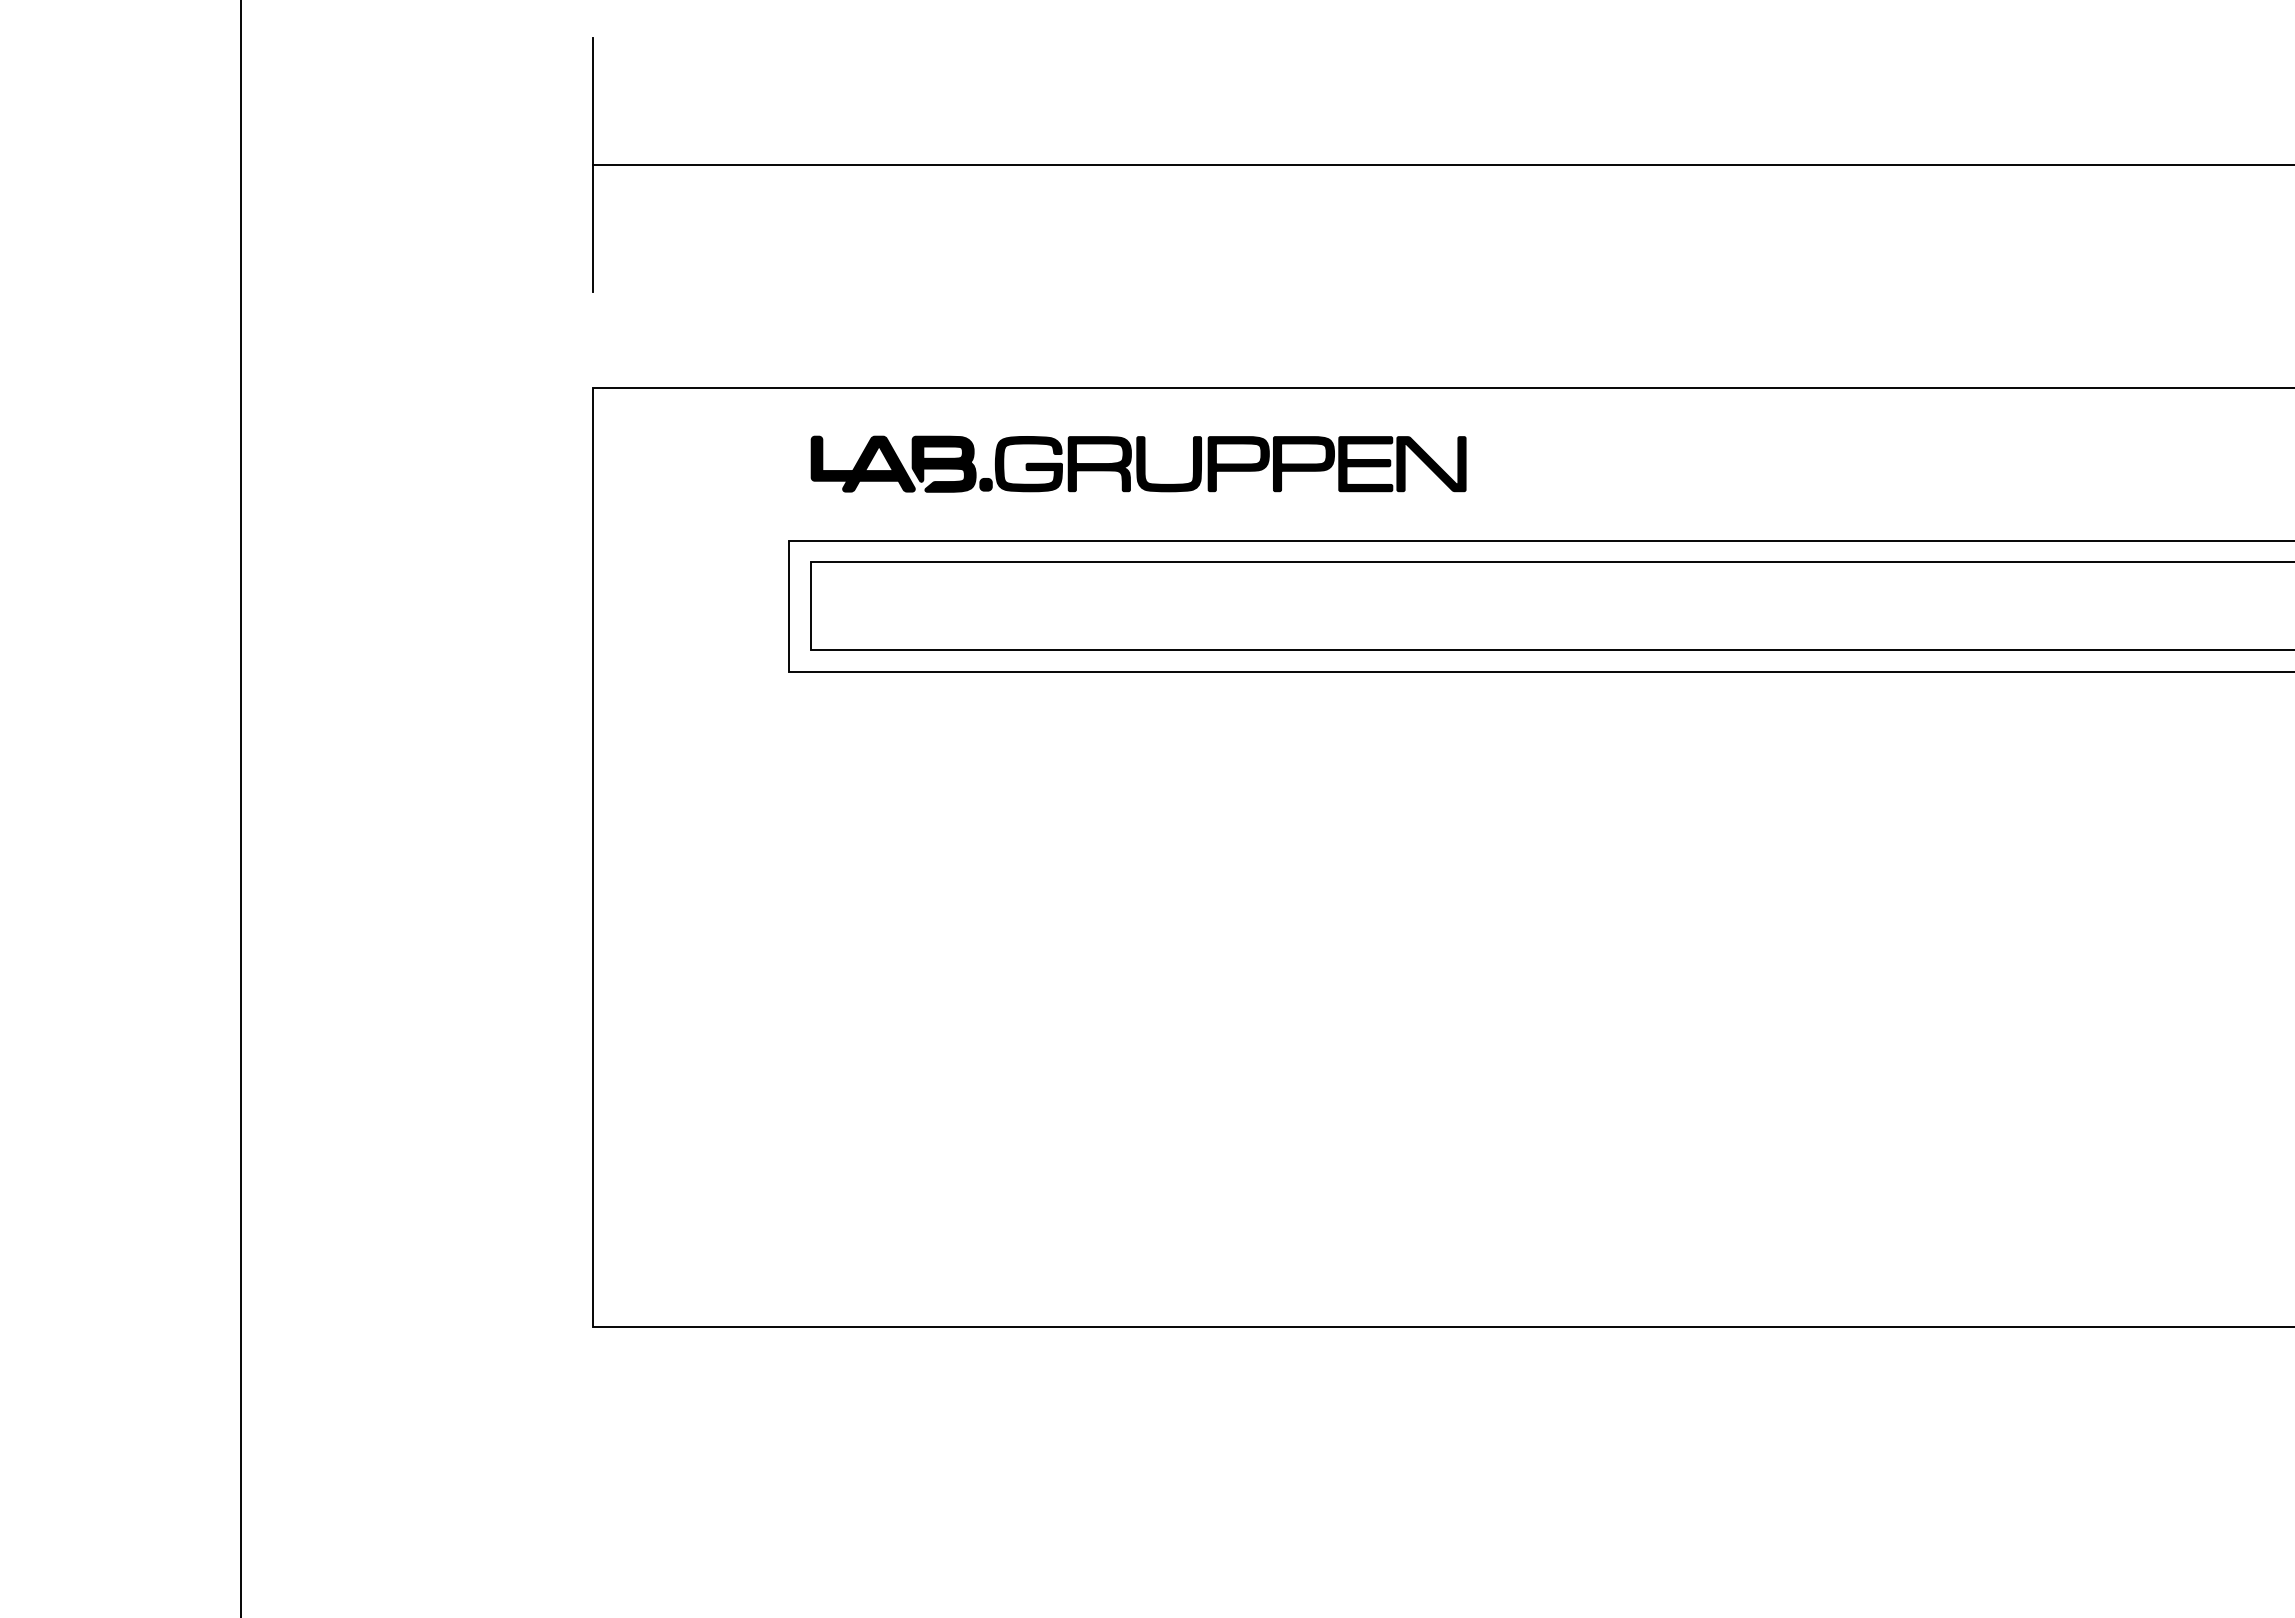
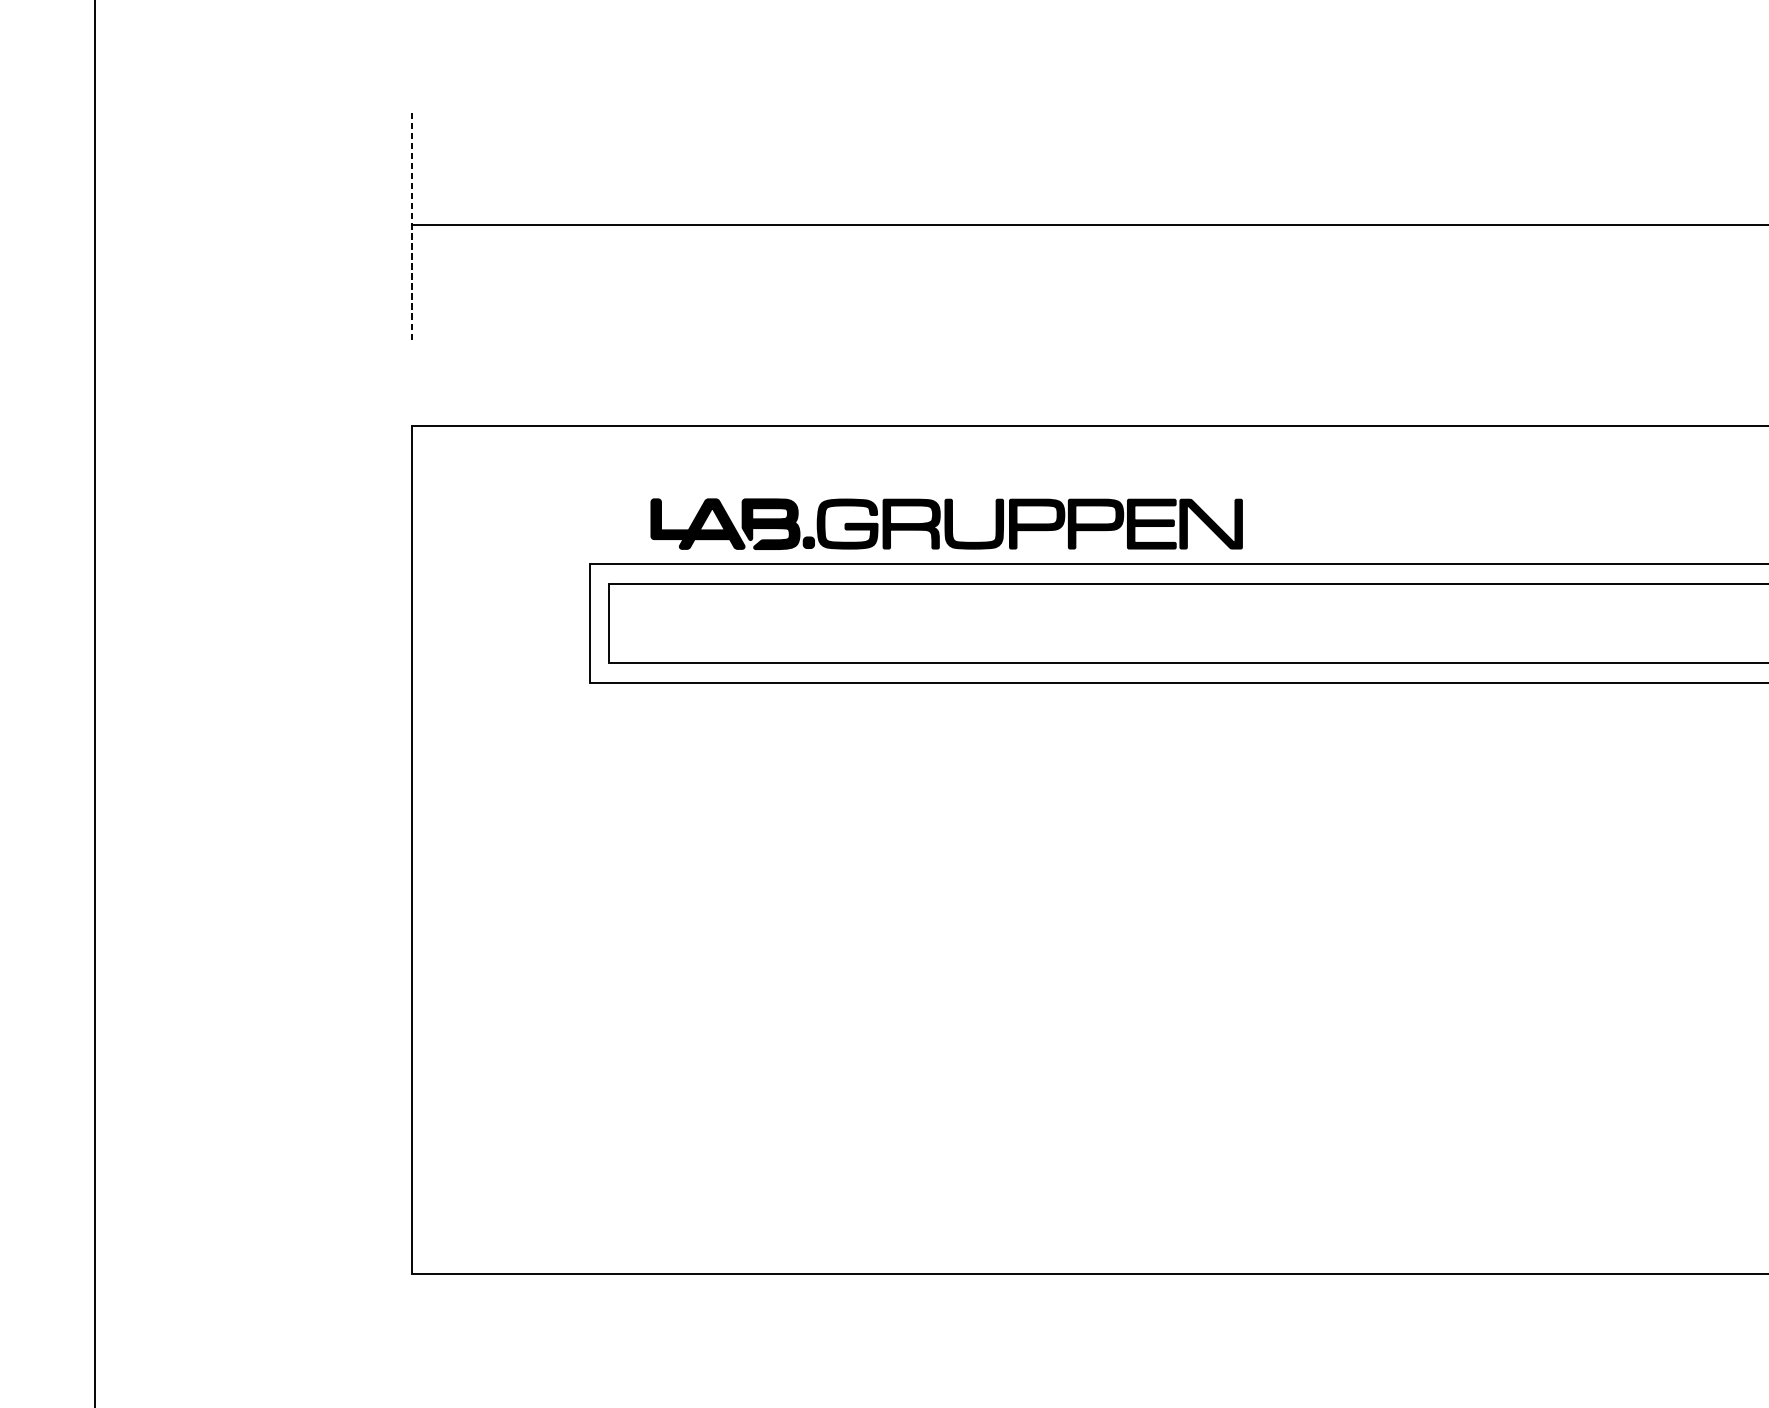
line: (592, 164) -> (411, 224), solid -> dashed
part: (1138, 463) -> (946, 523), moved

